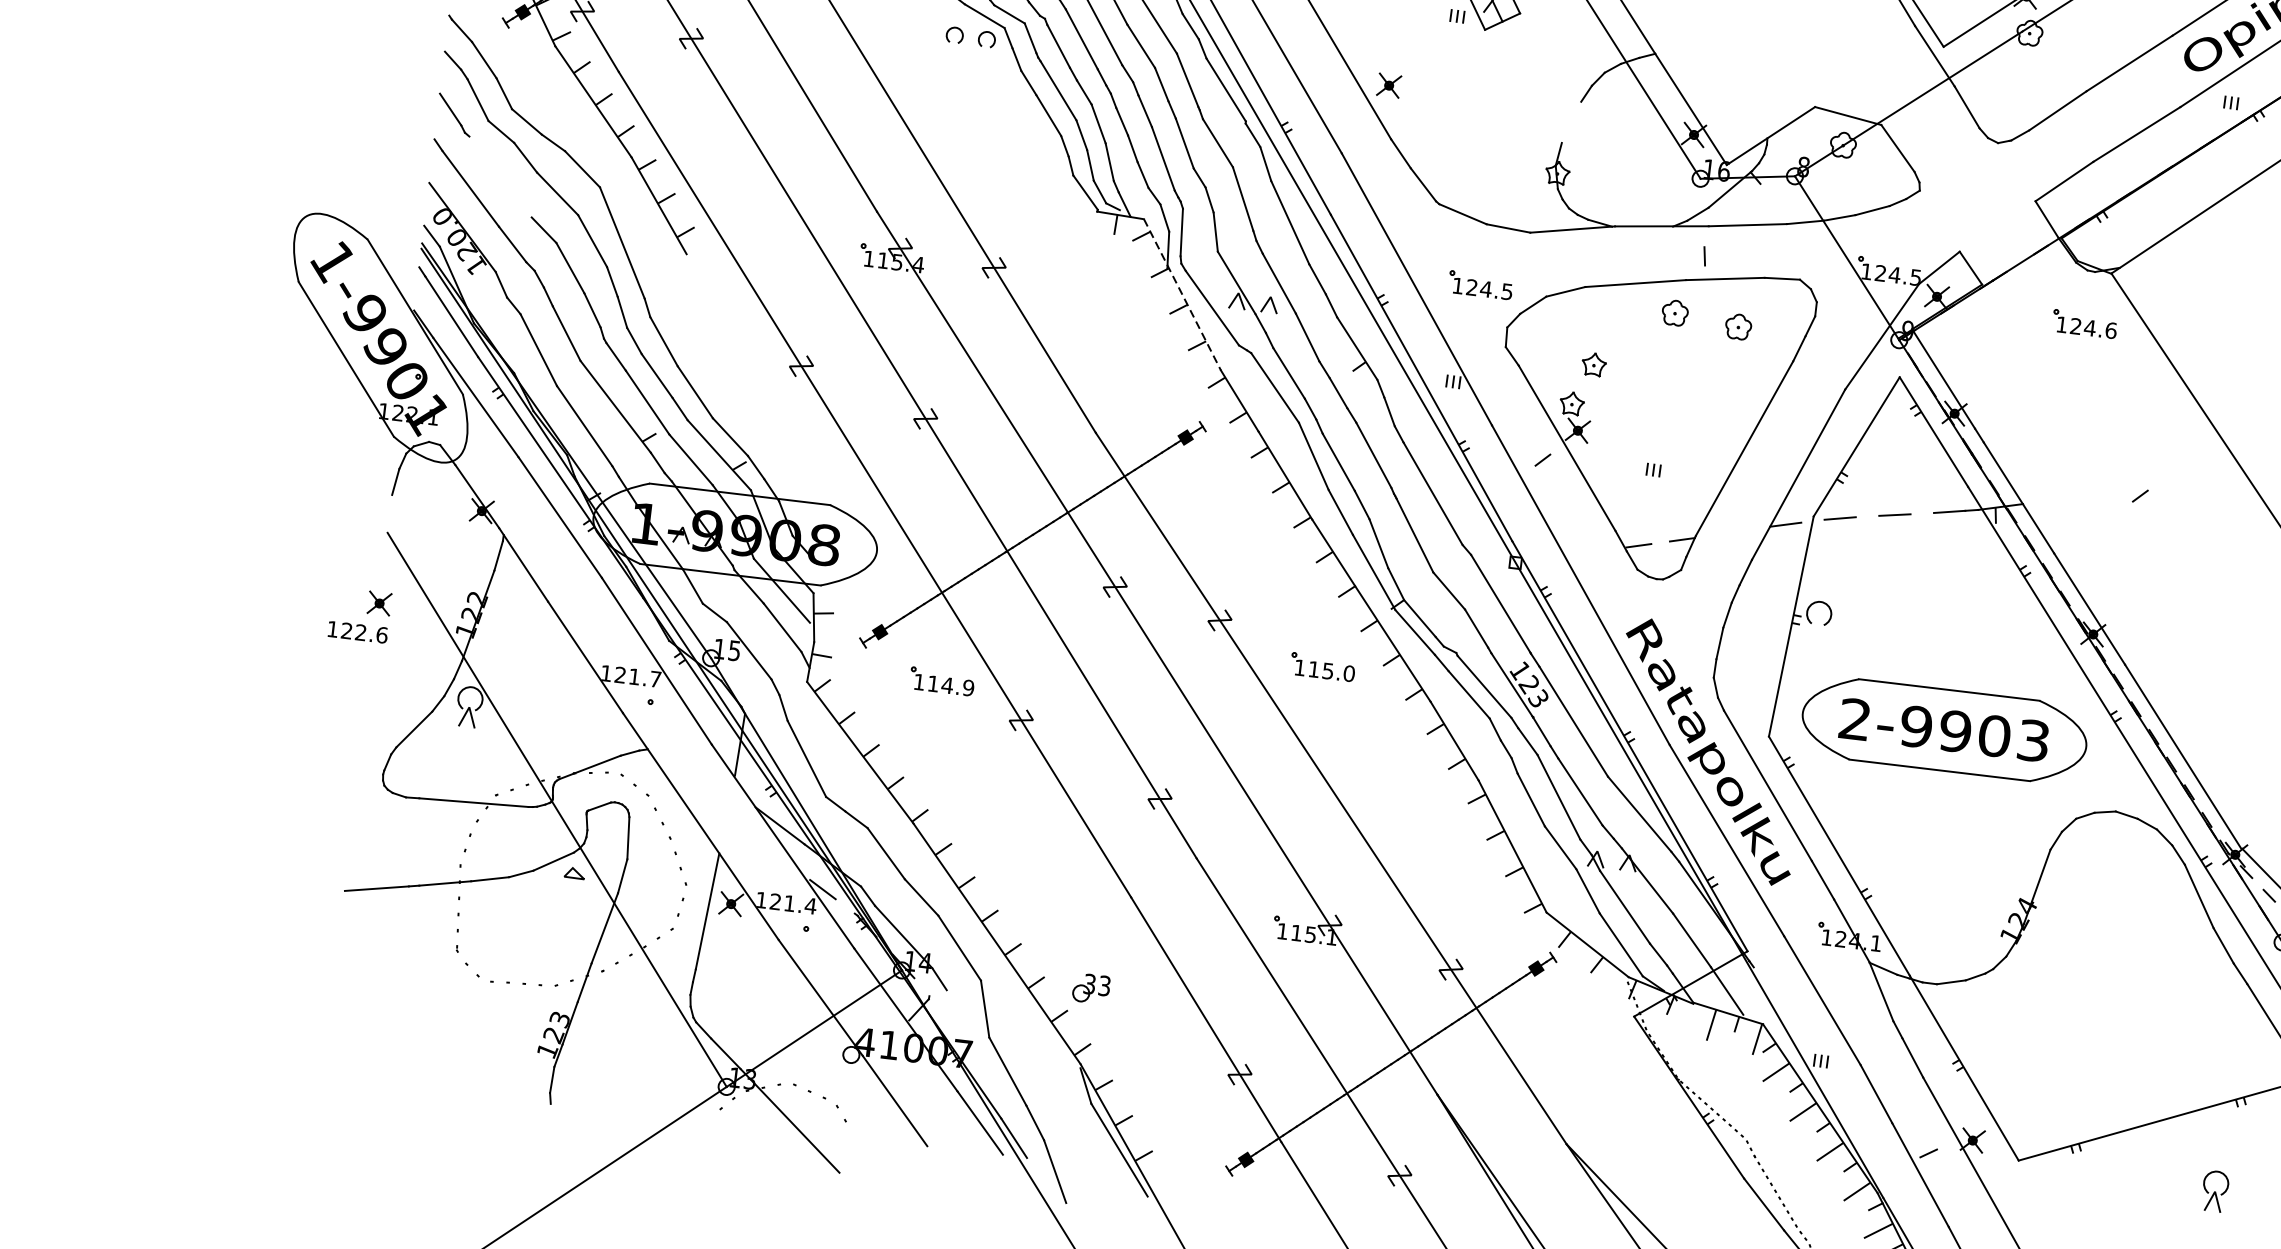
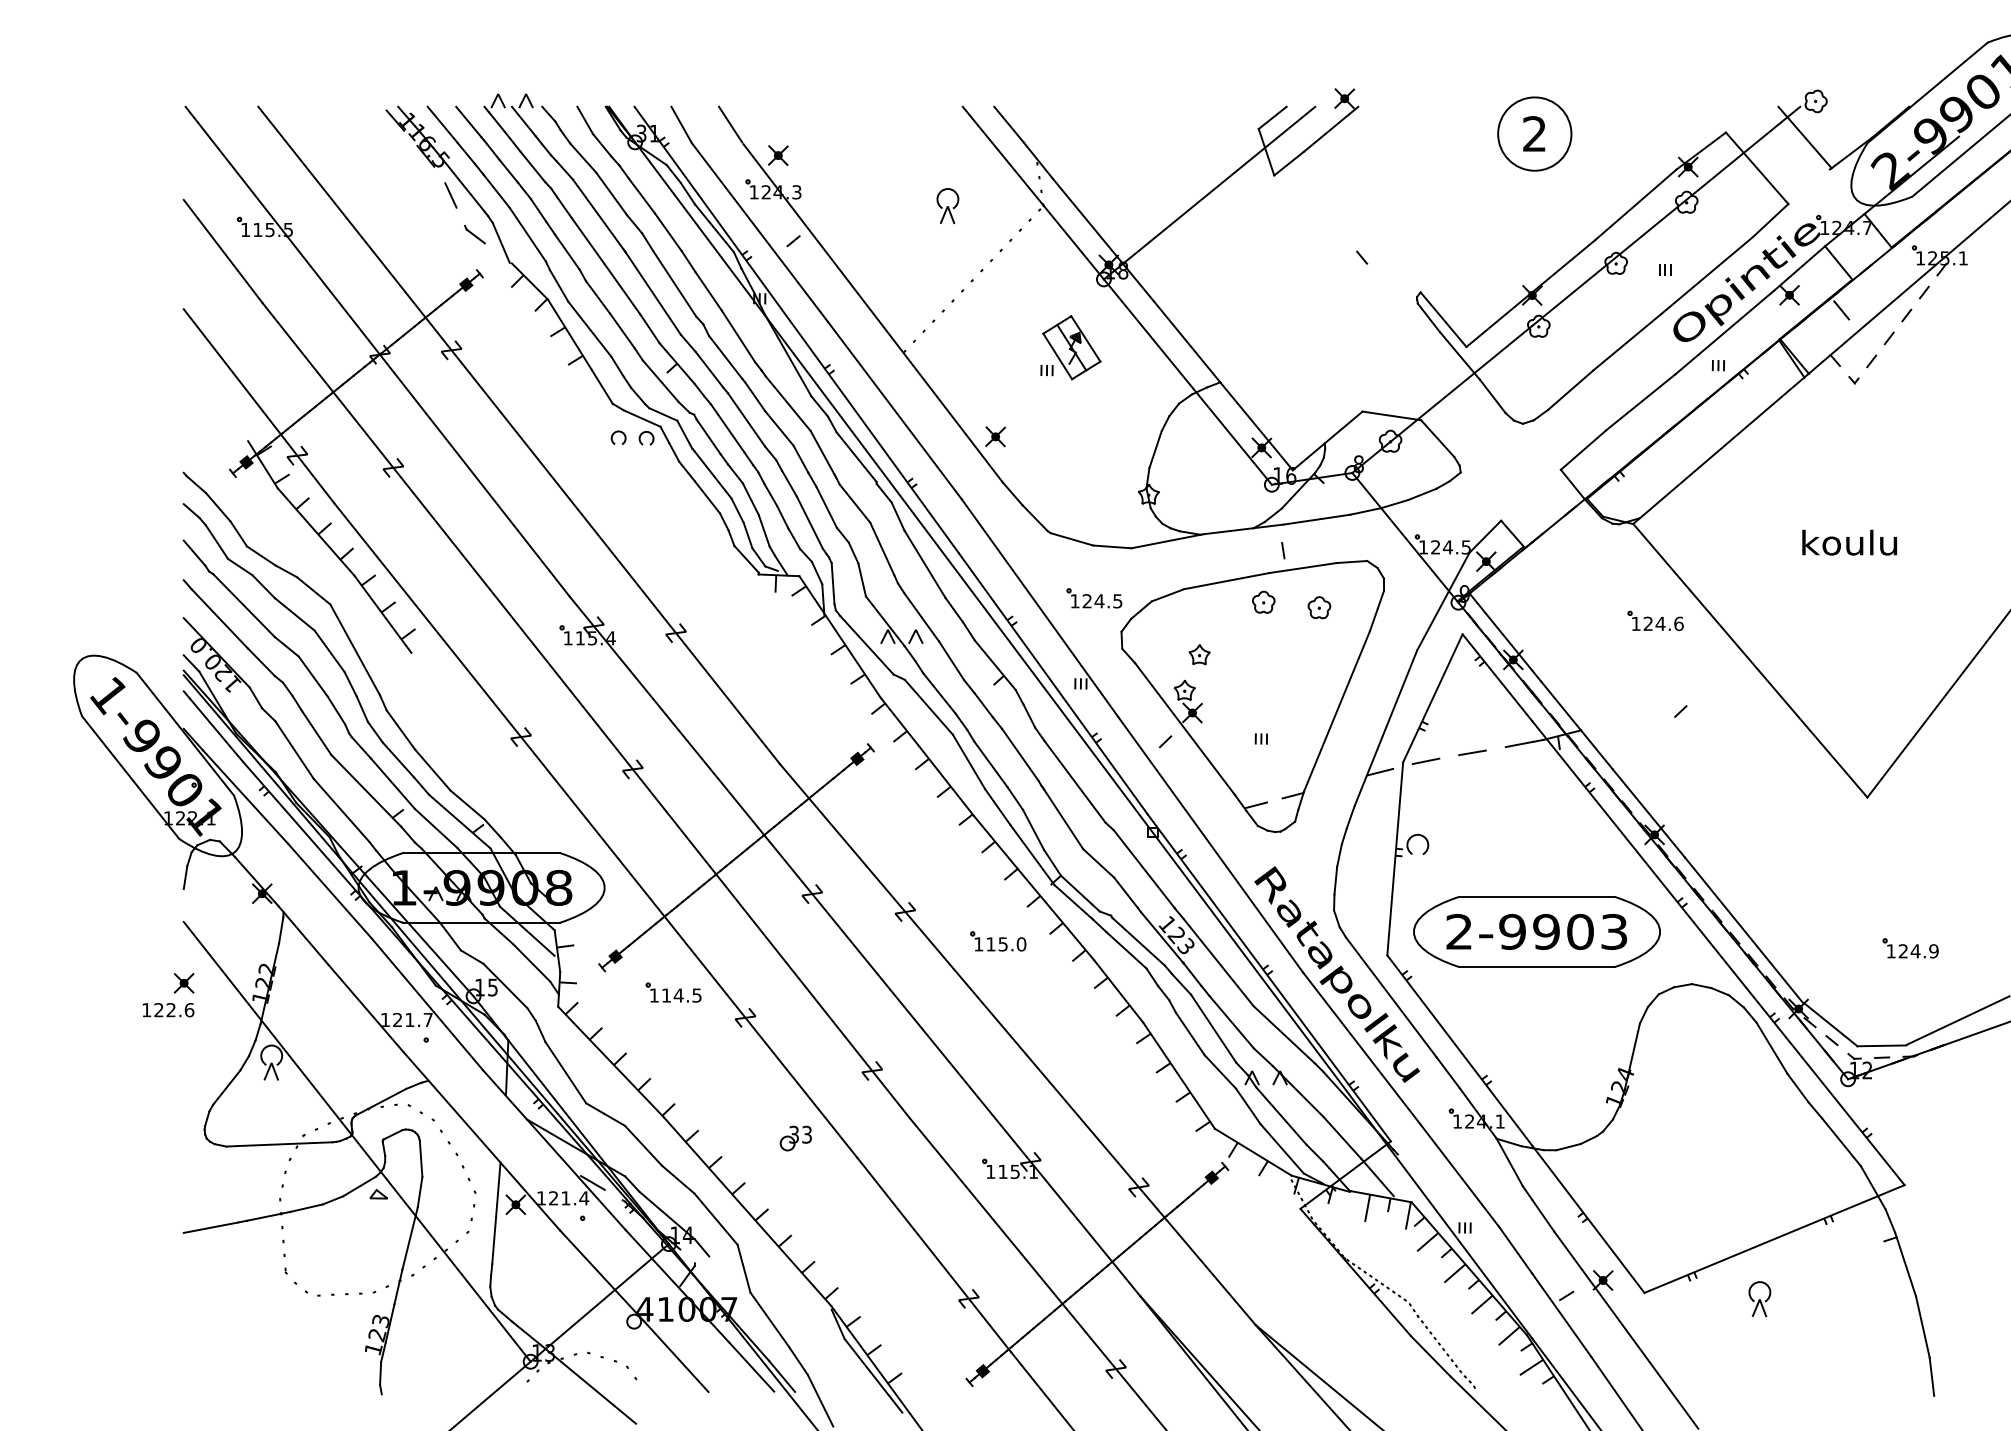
line: (1571, 122) -> (1155, 449), added
line: (499, 176) -> (243, 605), added
line: (1182, 295) -> (840, 637), dashed -> solid
part: (2084, 323) -> (1655, 620), moved
text: (967, 687) -> (696, 995), 114.9 -> 114.5
part: (1090, 988) -> (795, 1138), moved
part: (2214, 1191) -> (1759, 1299), moved

